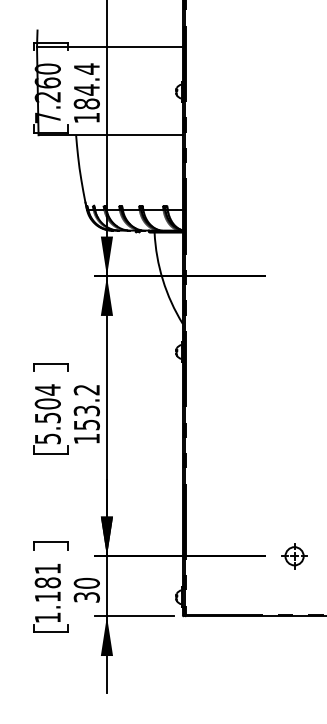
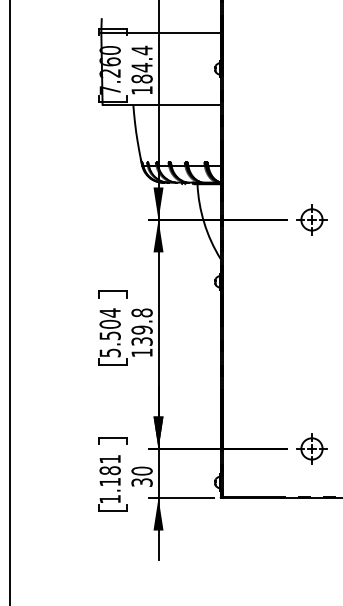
part: (293, 275) -> (311, 219), added
text: (86, 406) -> (141, 326), 153.2 -> 139.8
part: (293, 555) -> (311, 448), size x1.43

